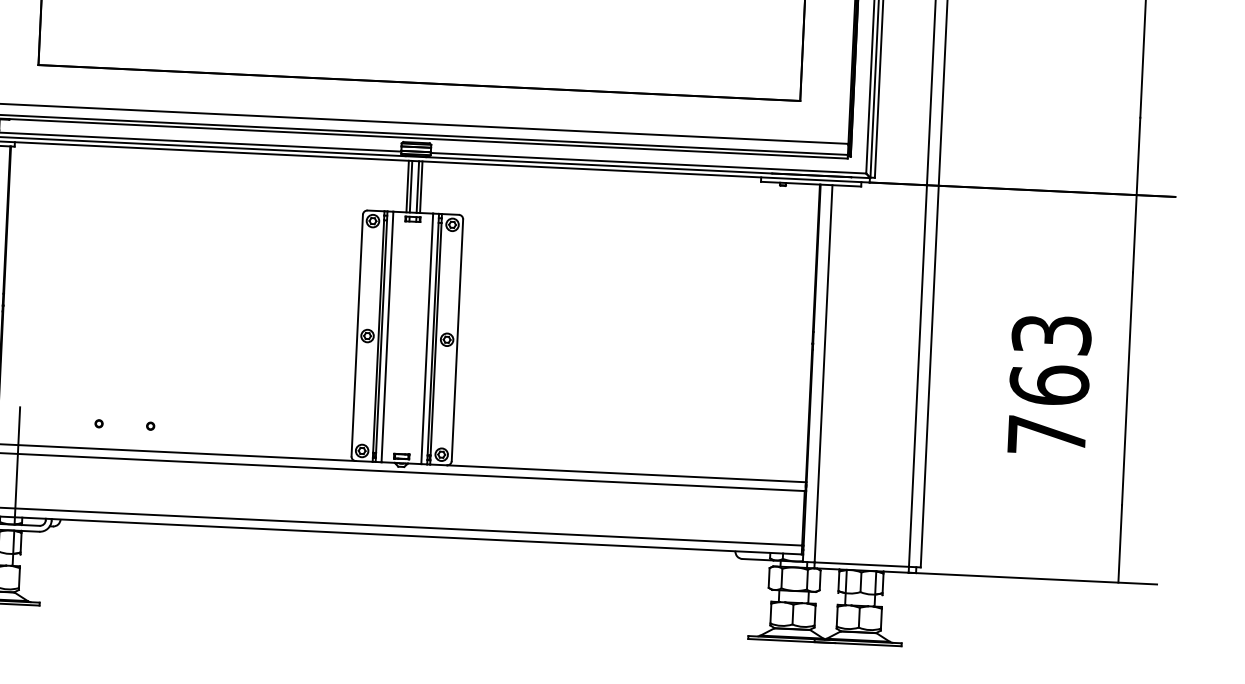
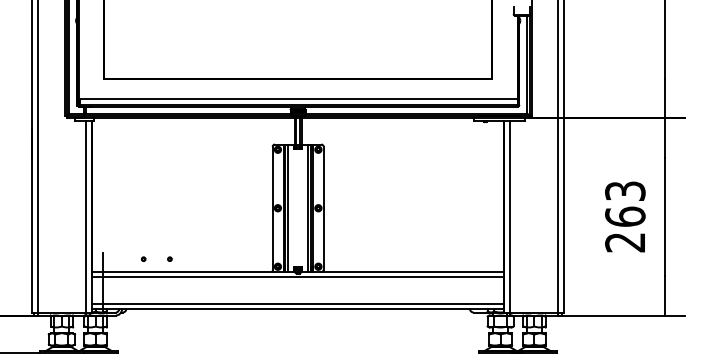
text: (1045, 435) -> (624, 242), 763 -> 263

